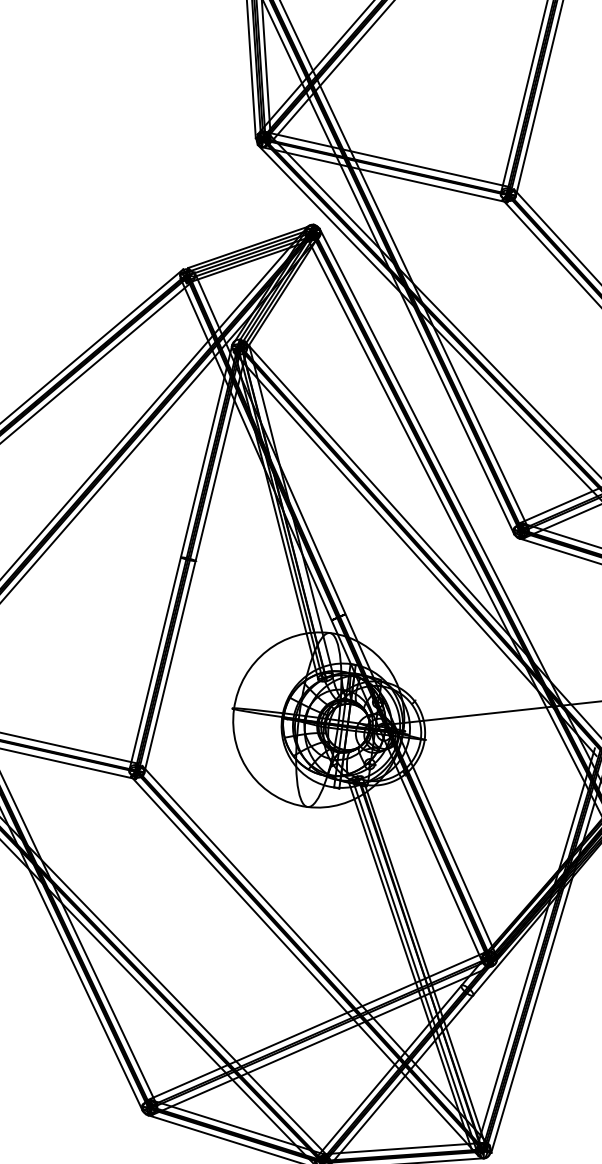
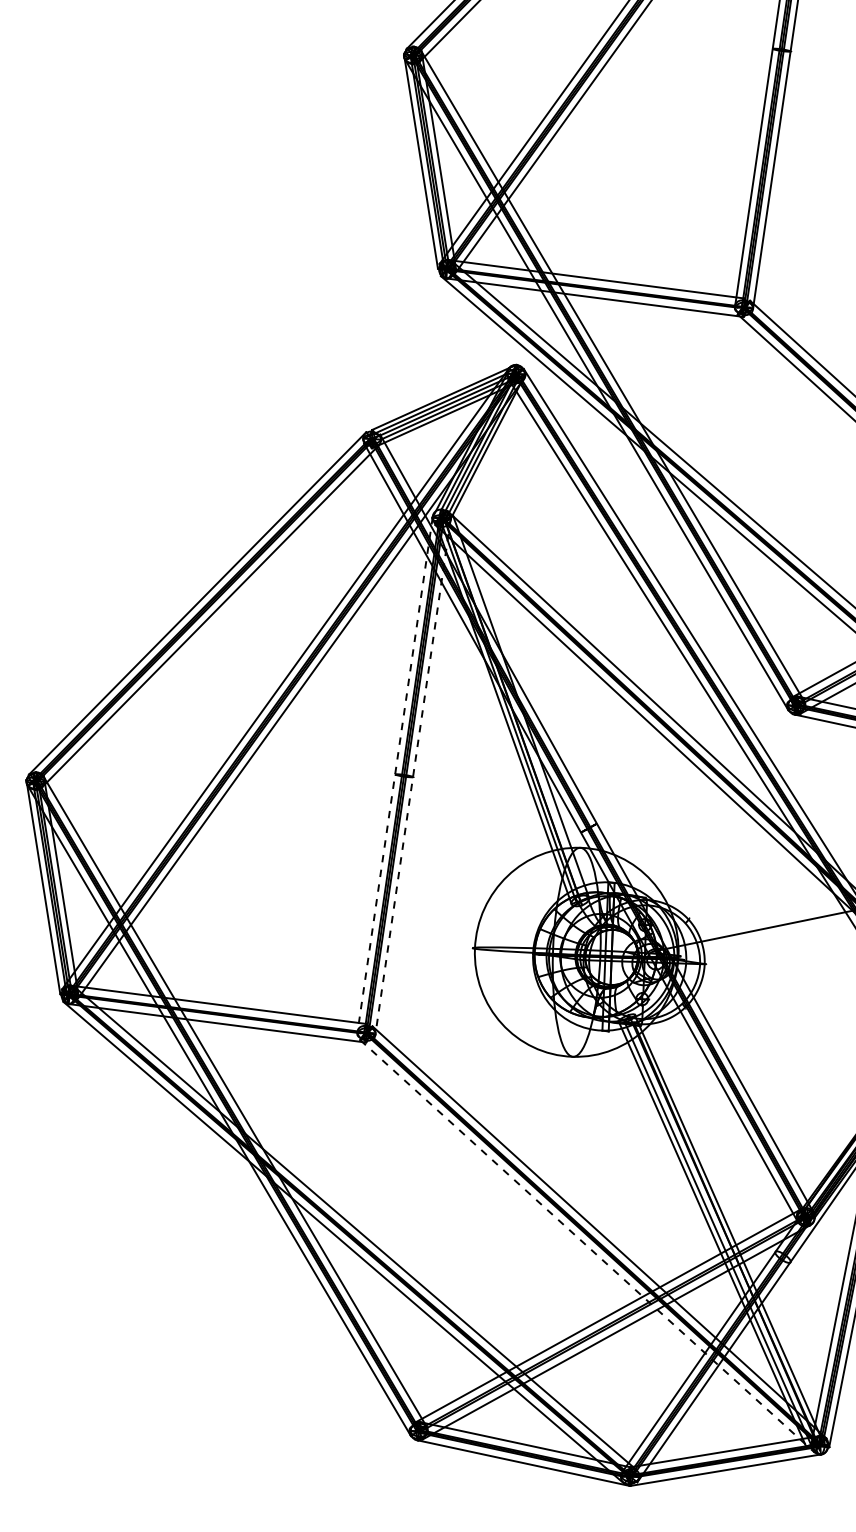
line: (181, 558) -> (395, 775), solid -> dashed
line: (195, 561) -> (412, 777), solid -> dashed
line: (304, 966) -> (587, 1246), solid -> dashed

